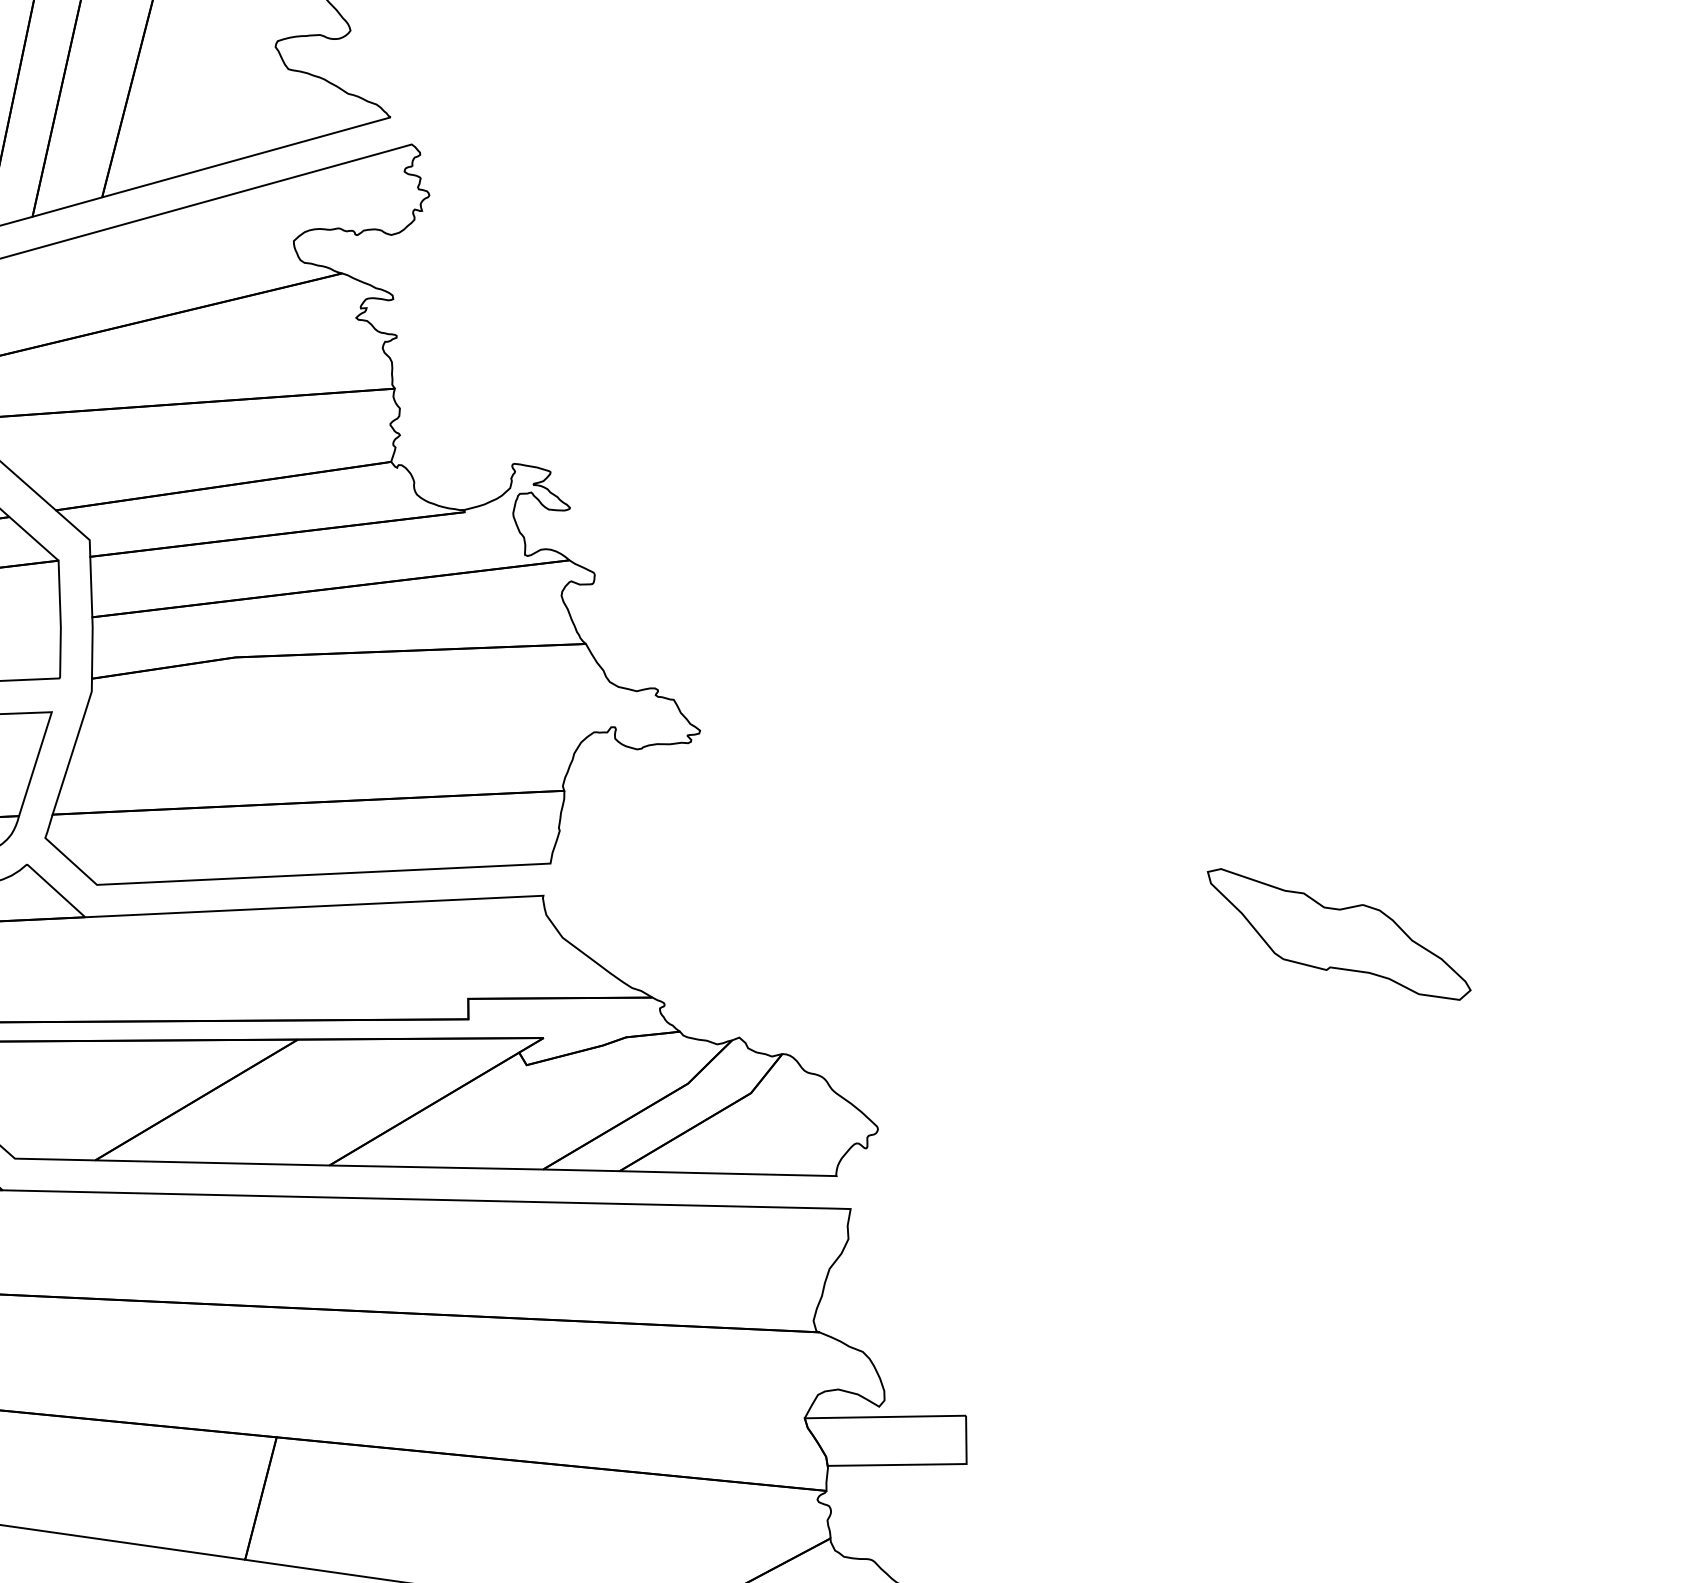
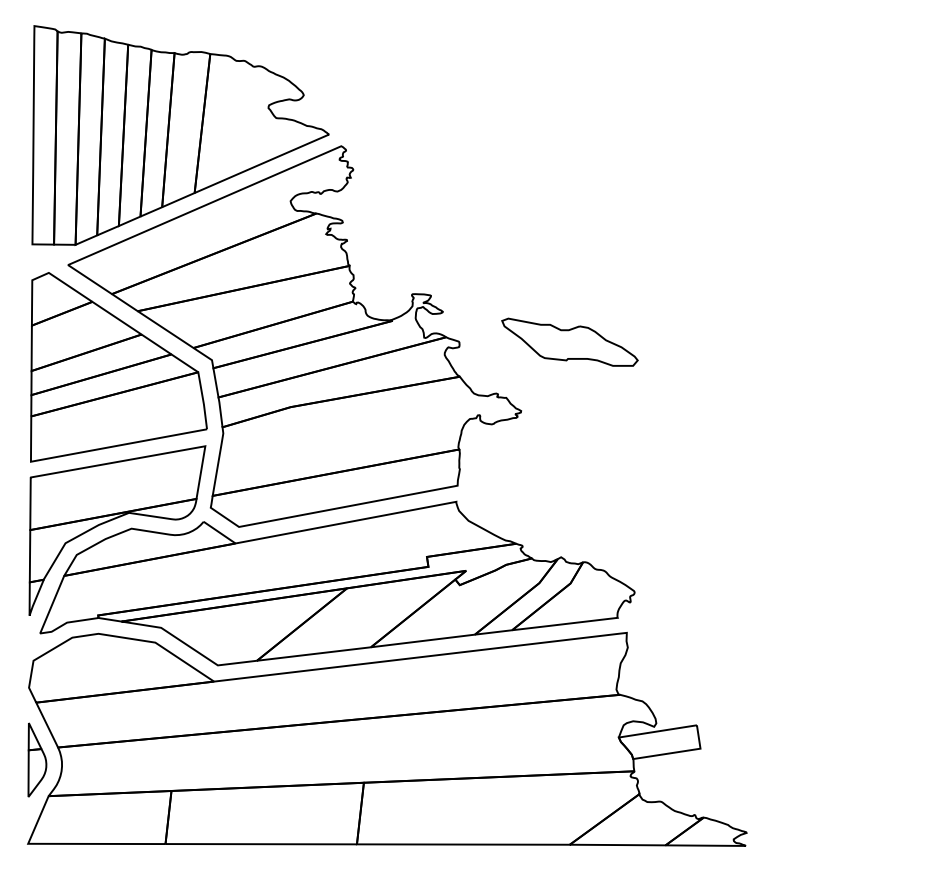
part: (1338, 932) -> (569, 341), moved

